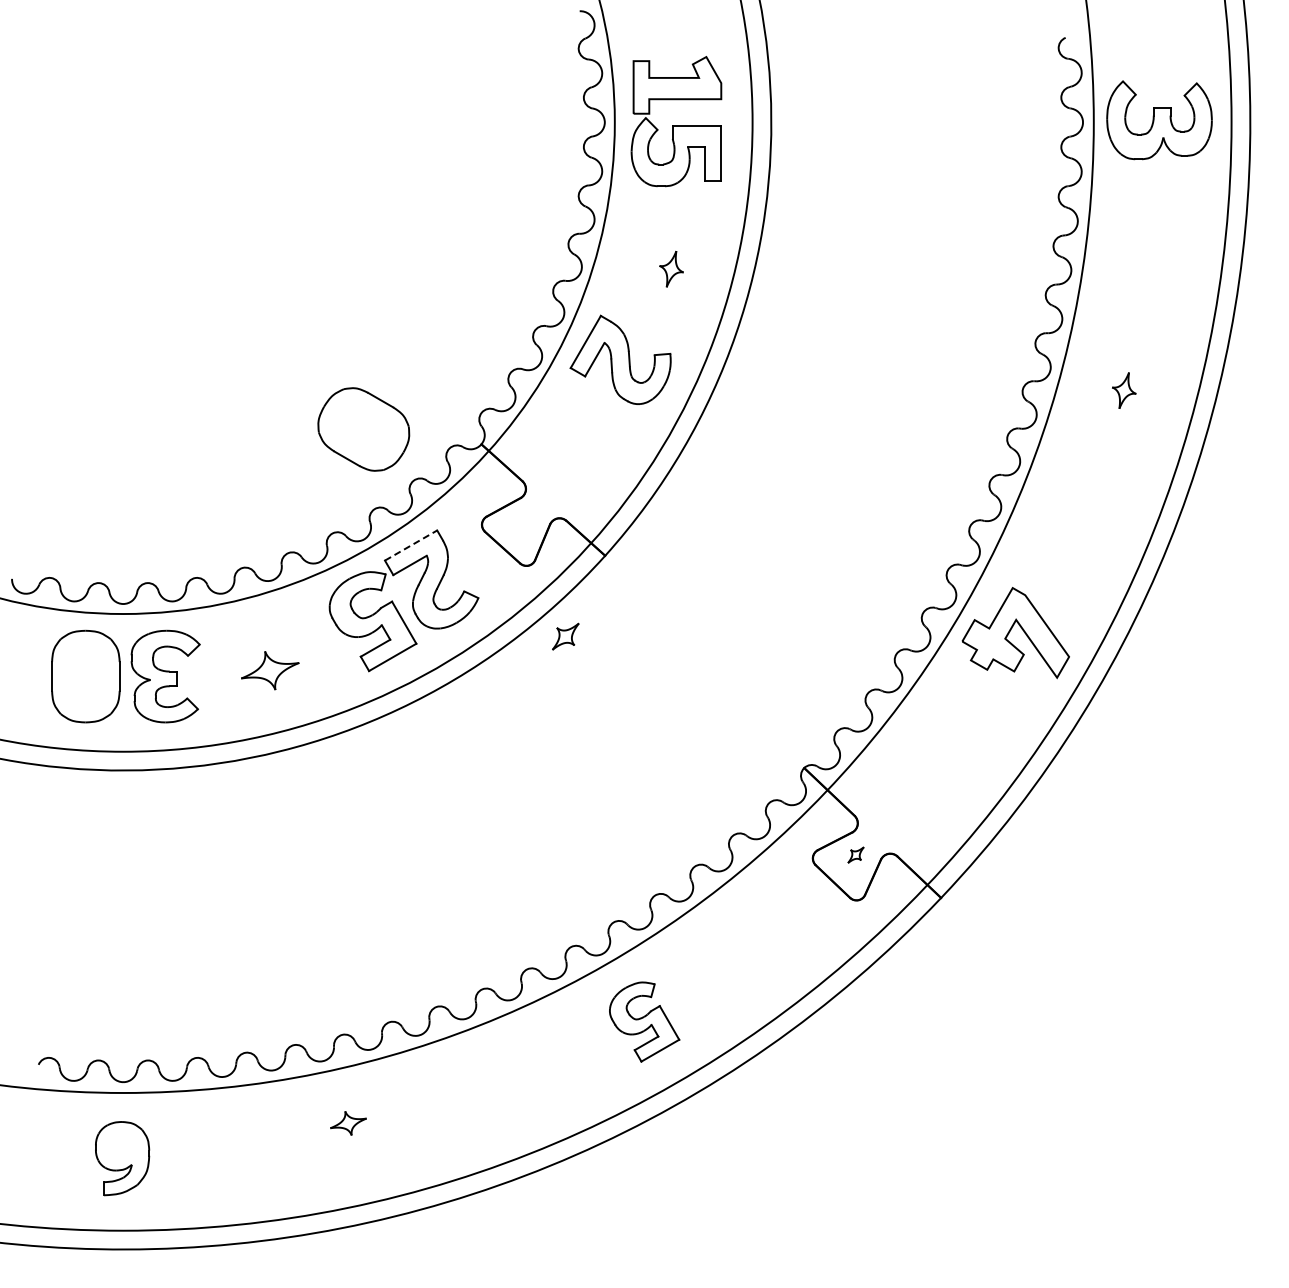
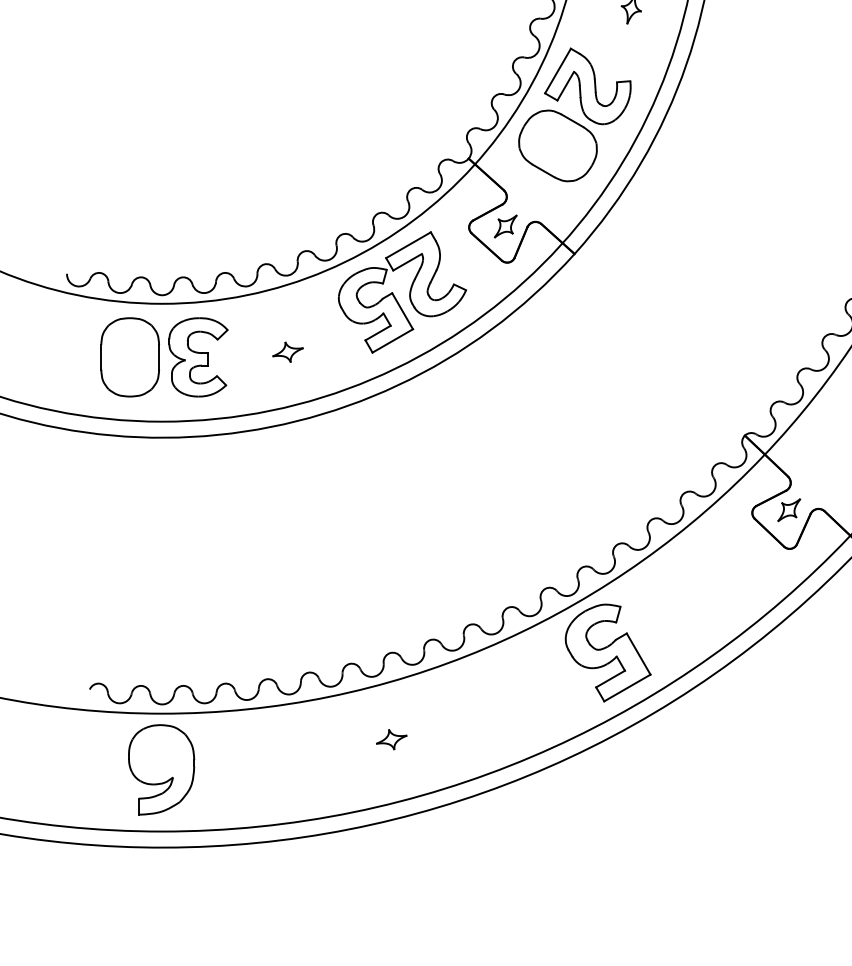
part: (363, 429) -> (557, 145), moved
line: (411, 545) -> (408, 245), dashed -> solid
part: (565, 636) -> (505, 226), moved
part: (270, 670) -> (288, 352), size x0.62
part: (855, 854) -> (788, 509), size x1.67
part: (644, 1021) -> (608, 652), size x1.43
part: (348, 1123) -> (391, 739), moved
part: (122, 1158) -> (161, 769), size x1.43

